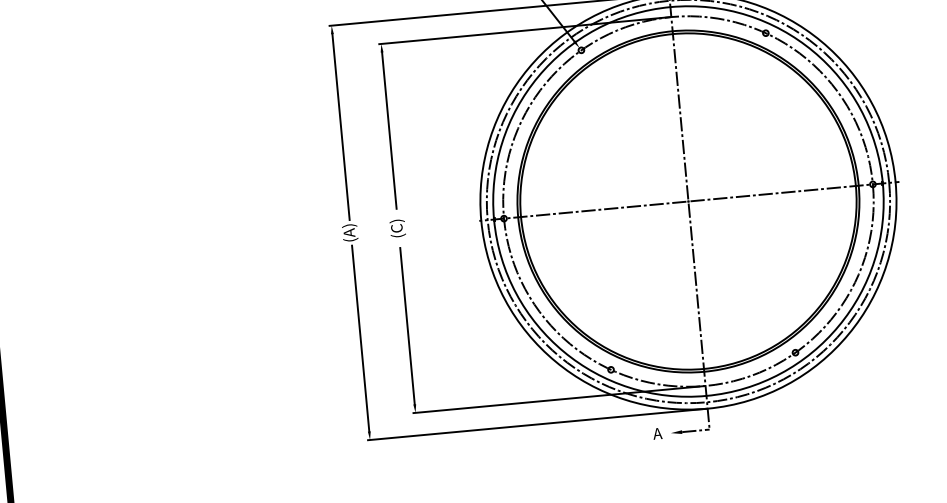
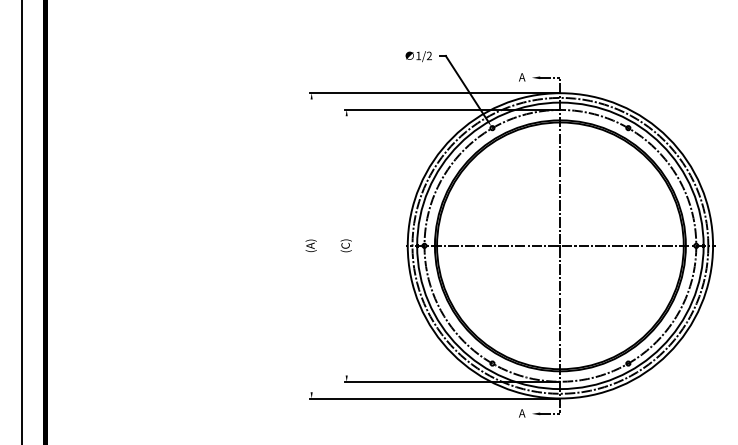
line: (340, 126) -> (311, 167), removed
line: (389, 130) -> (346, 173), removed
line: (407, 325) -> (346, 317), removed
line: (360, 338) -> (311, 323), removed

